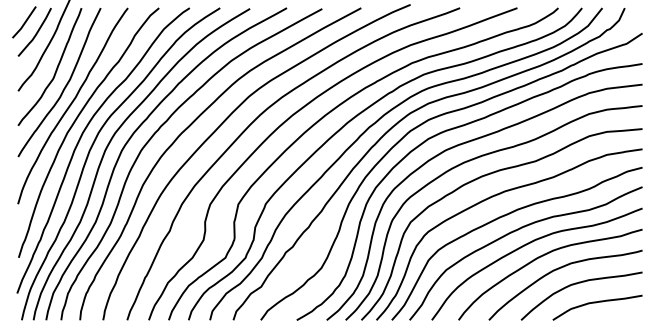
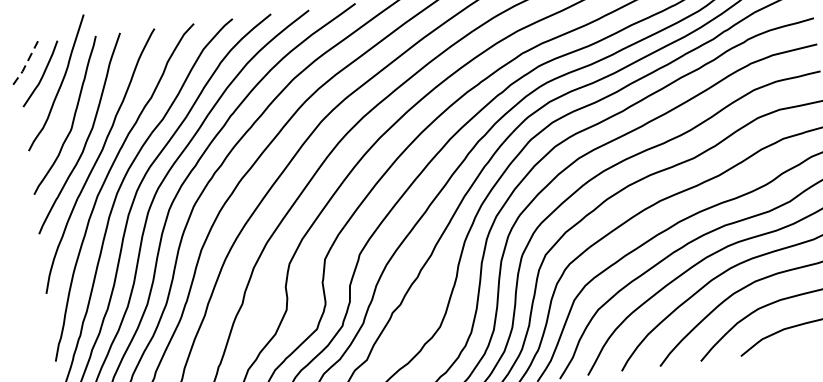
line: (24, 23) -> (26, 64), solid -> dashed

